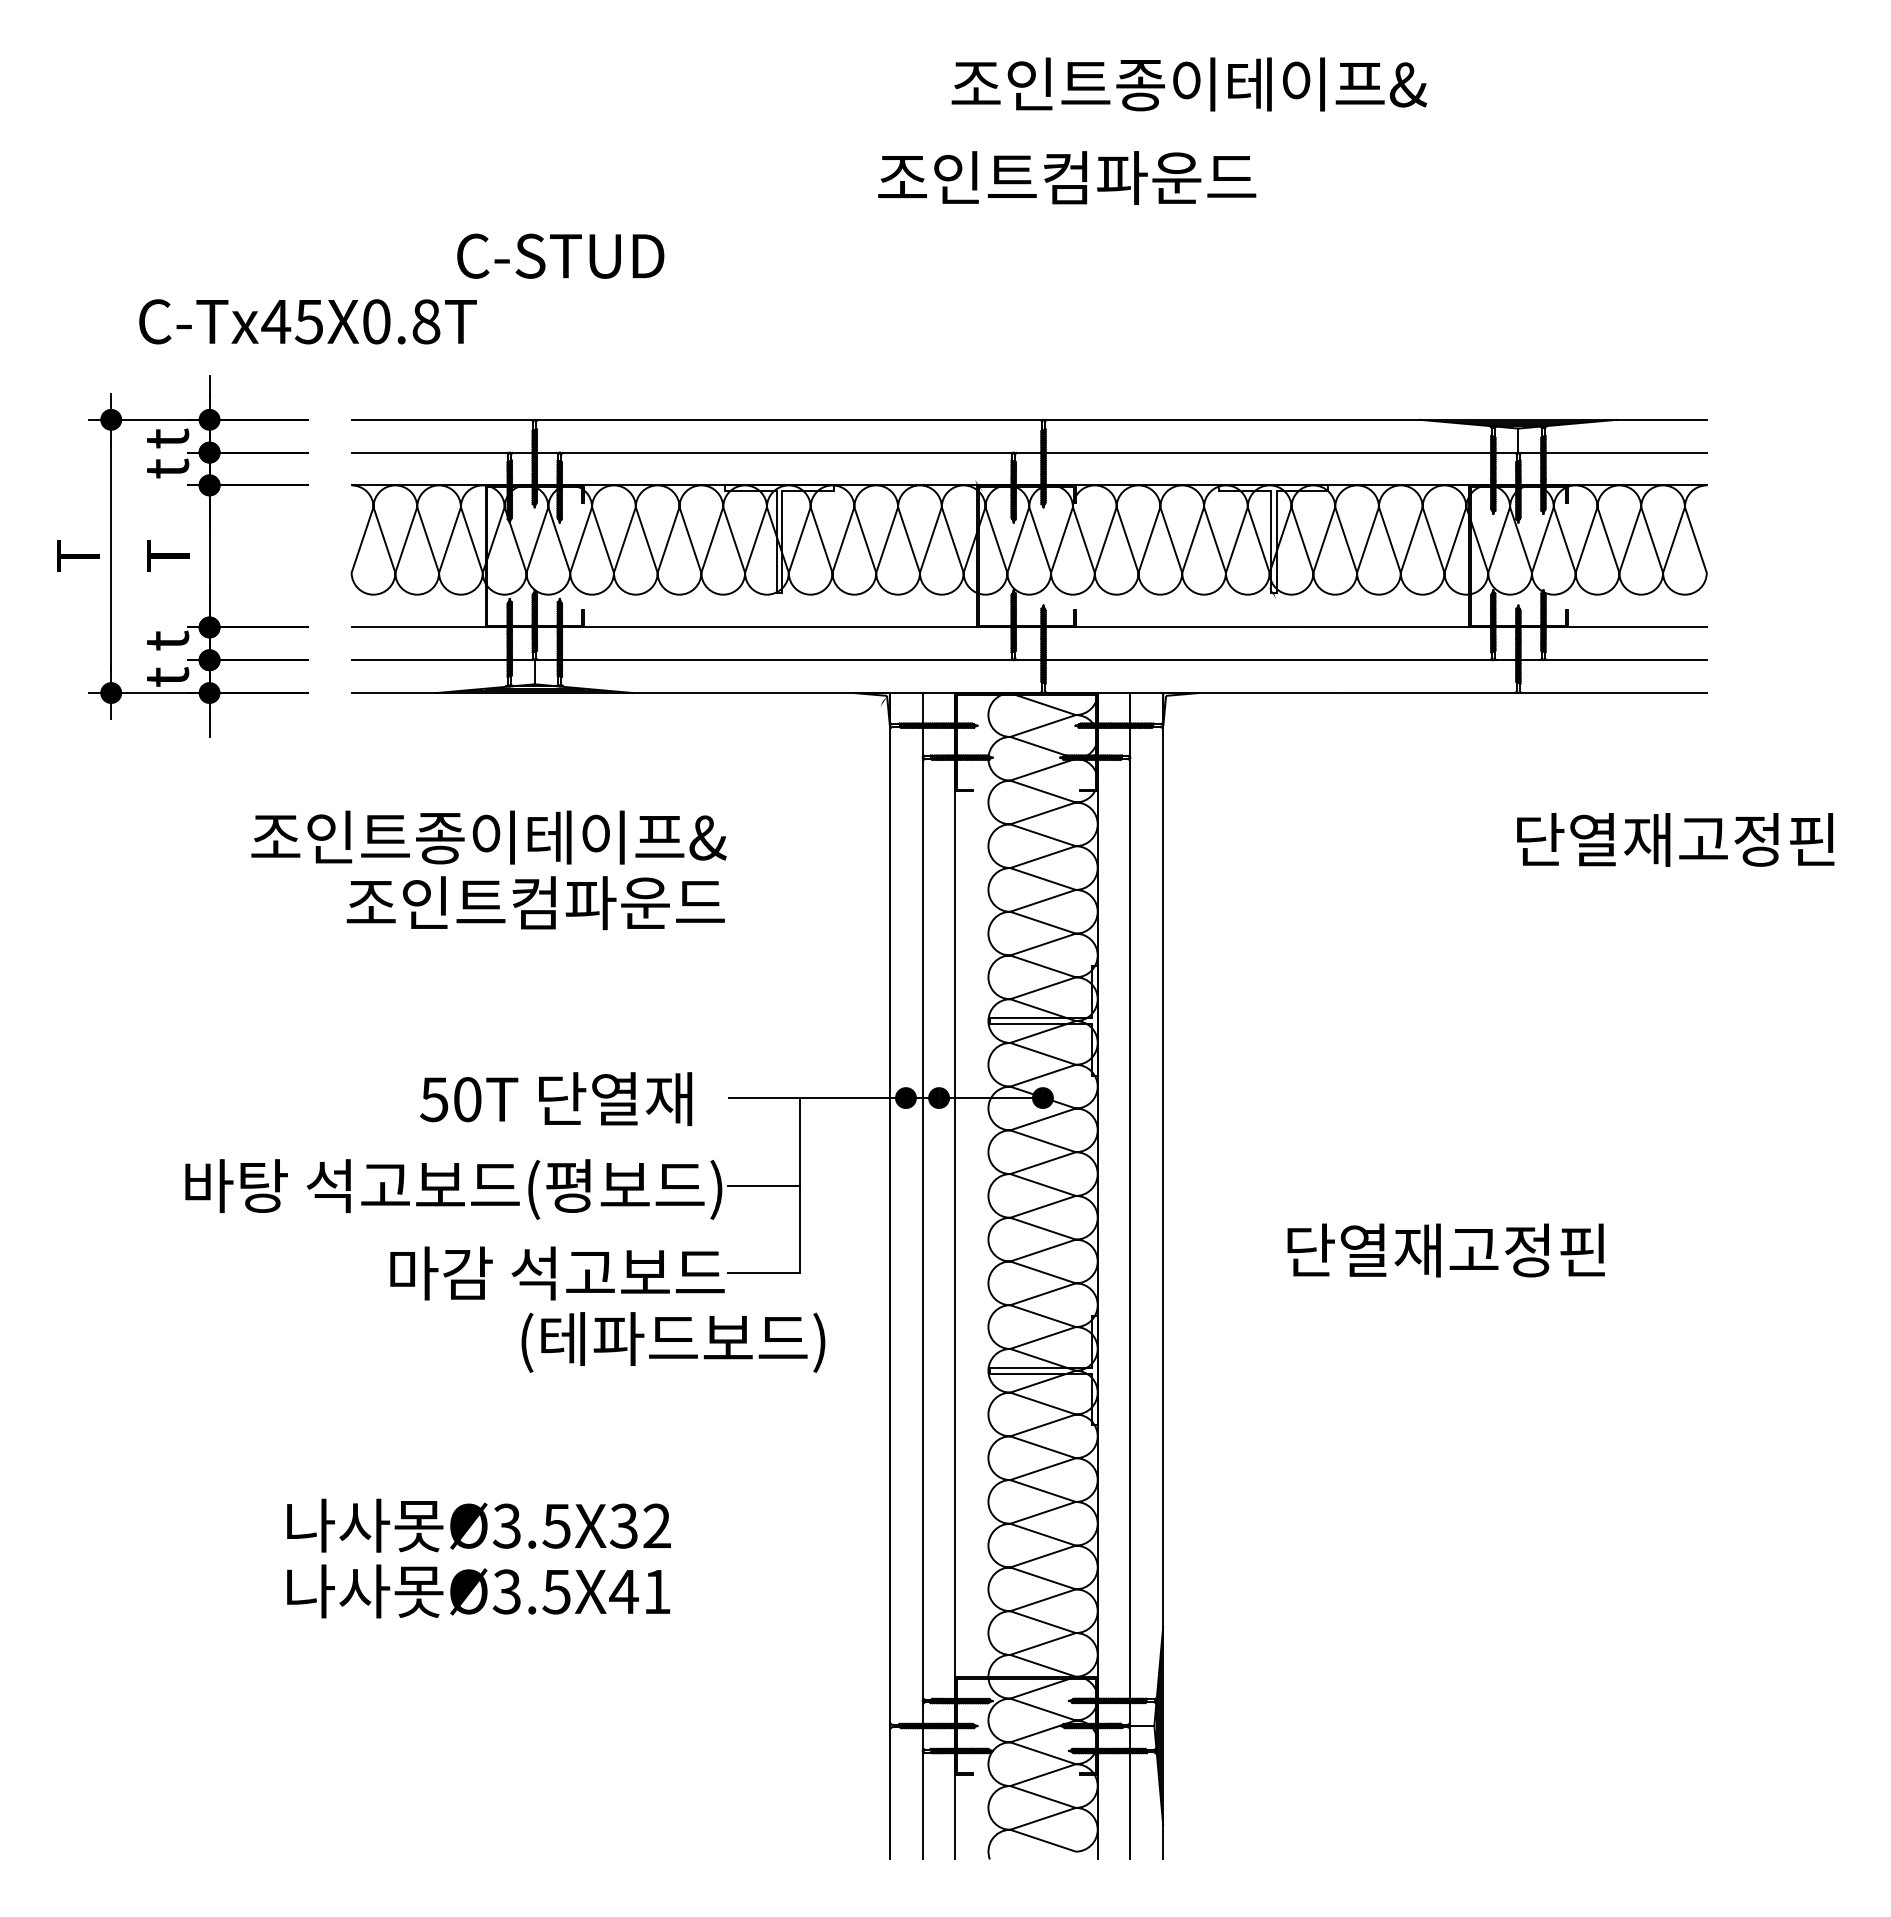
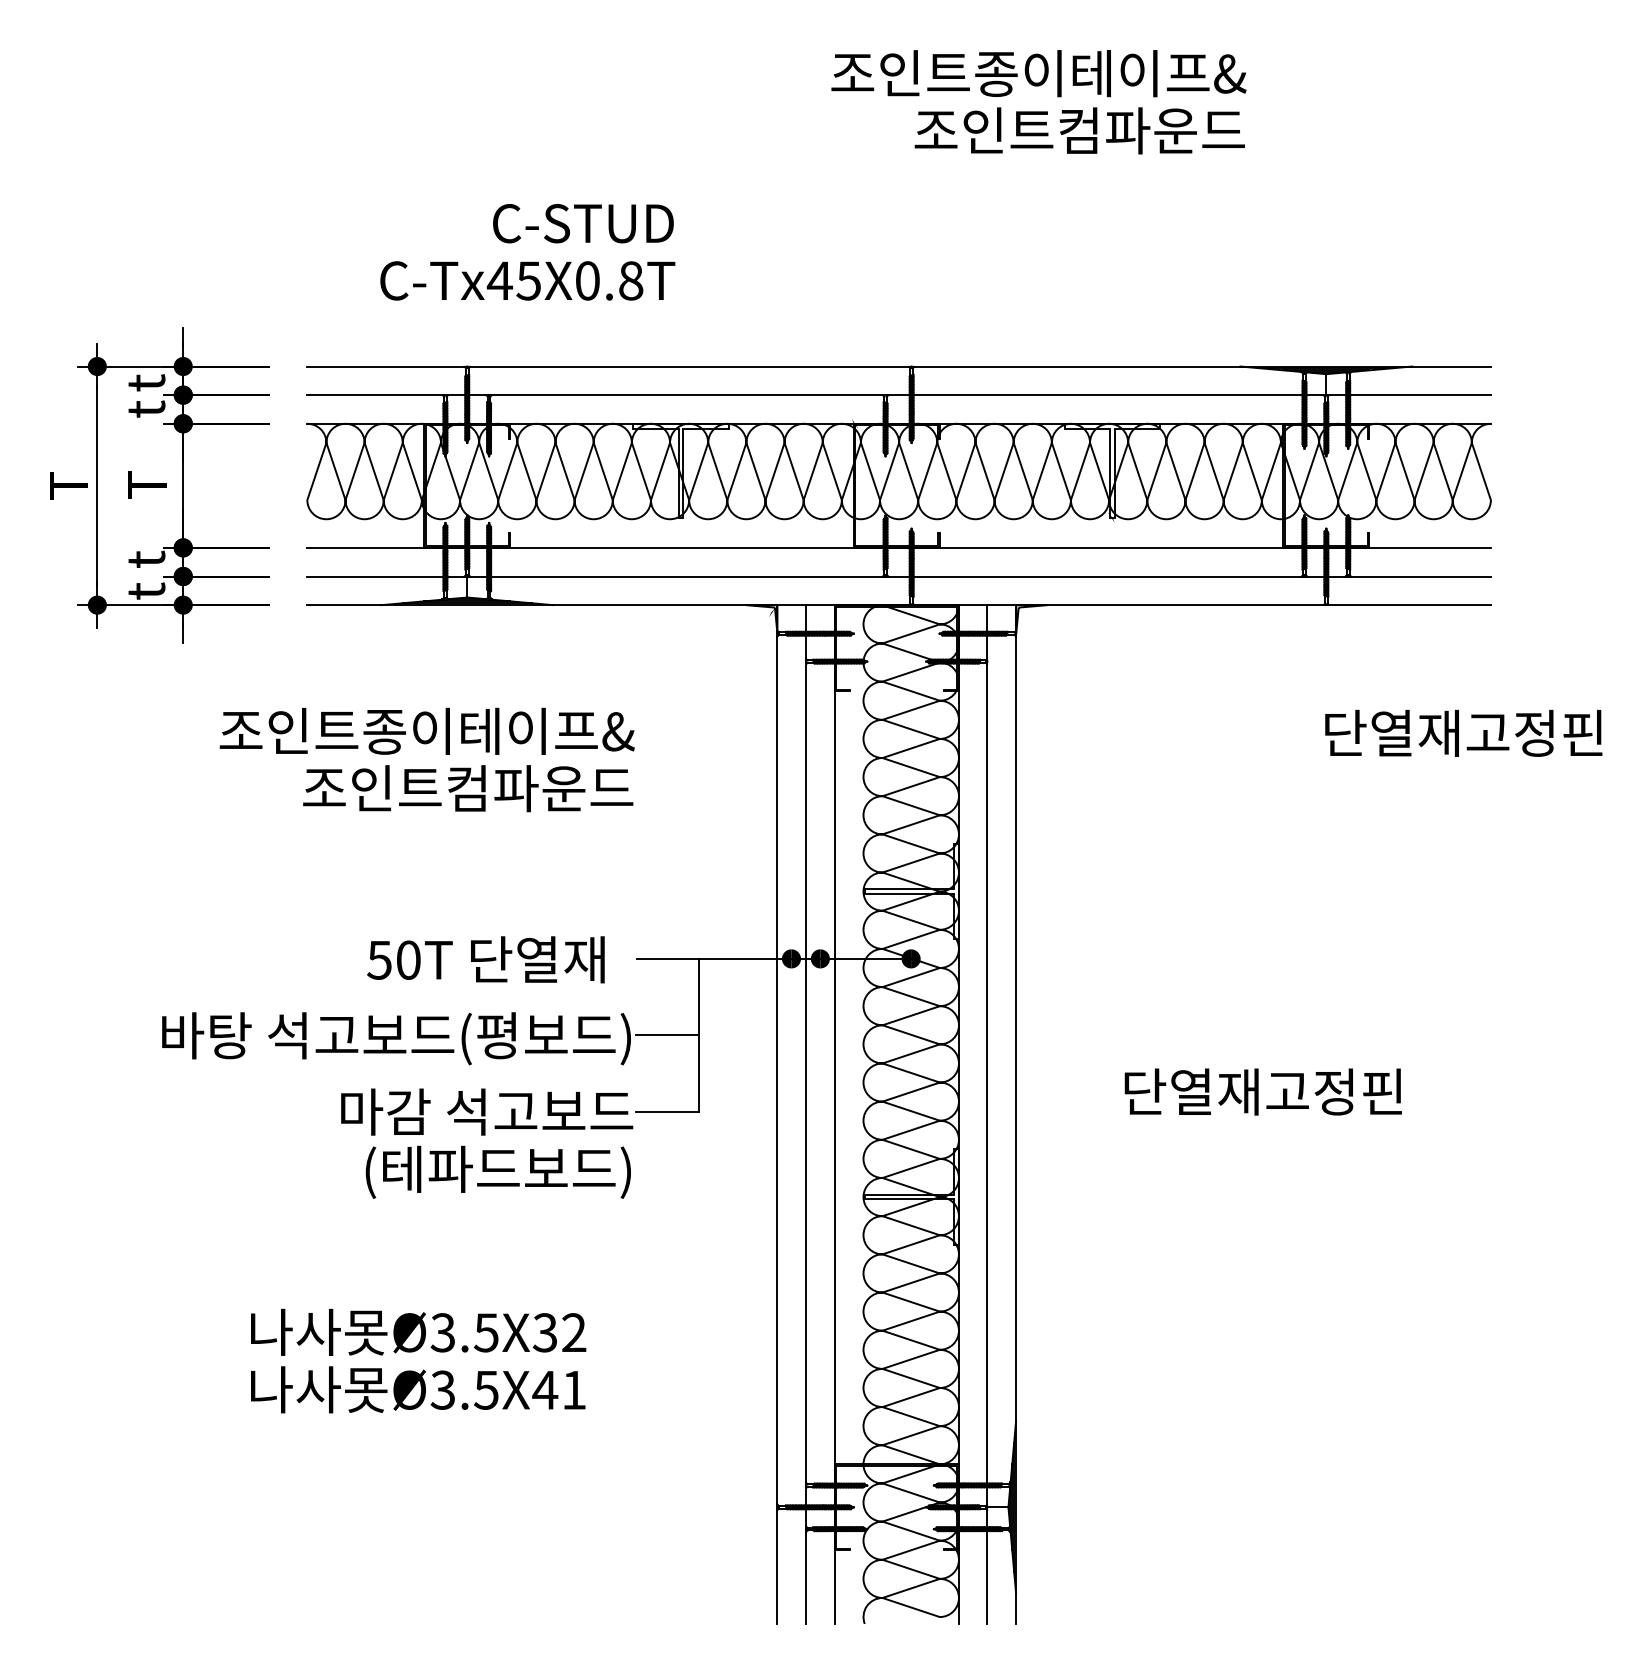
text: (1067, 177) -> (1080, 130), moved
text: (560, 255) -> (583, 222), moved
text: (307, 321) -> (527, 280), moved
text: (673, 1342) -> (498, 1172), moved

